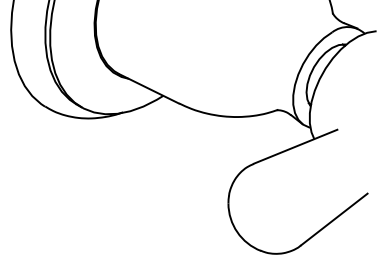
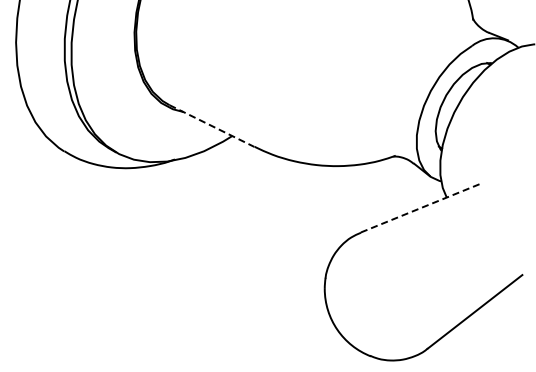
line: (149, 89) -> (212, 126), solid -> dashed
line: (295, 146) -> (419, 208), solid -> dashed

